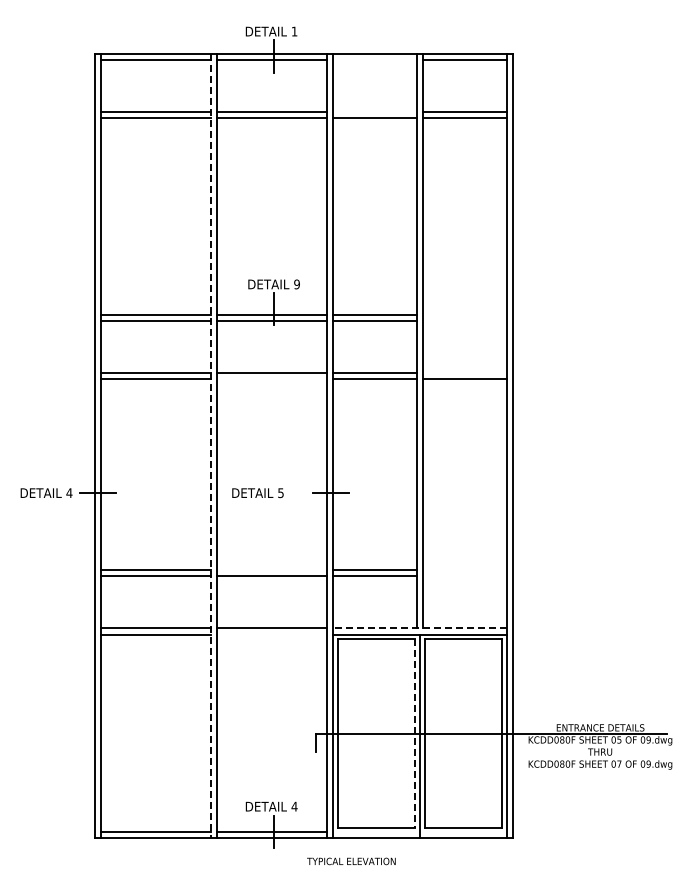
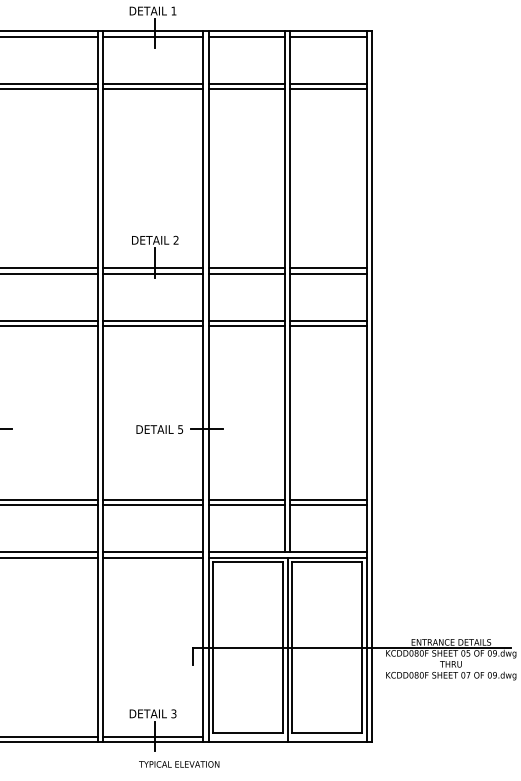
line: (374, 59) -> (246, 36), added
line: (374, 111) -> (246, 83), added
text: (296, 284) -> (175, 240), 9 -> 2
line: (464, 315) -> (327, 268), added
line: (464, 321) -> (327, 273), added
line: (464, 373) -> (327, 321), added
line: (271, 379) -> (153, 326), added
line: (210, 445) -> (97, 386), dashed -> solid
text: (257, 493) -> (159, 429), moved
line: (271, 570) -> (153, 499), added
line: (464, 570) -> (327, 499), added
line: (464, 576) -> (327, 505), added
line: (419, 628) -> (287, 552), dashed -> solid
line: (271, 634) -> (153, 557), added
line: (415, 734) -> (283, 648), dashed -> solid
text: (294, 806) -> (173, 713), 4 -> 3
text: (351, 861) -> (179, 764), moved

